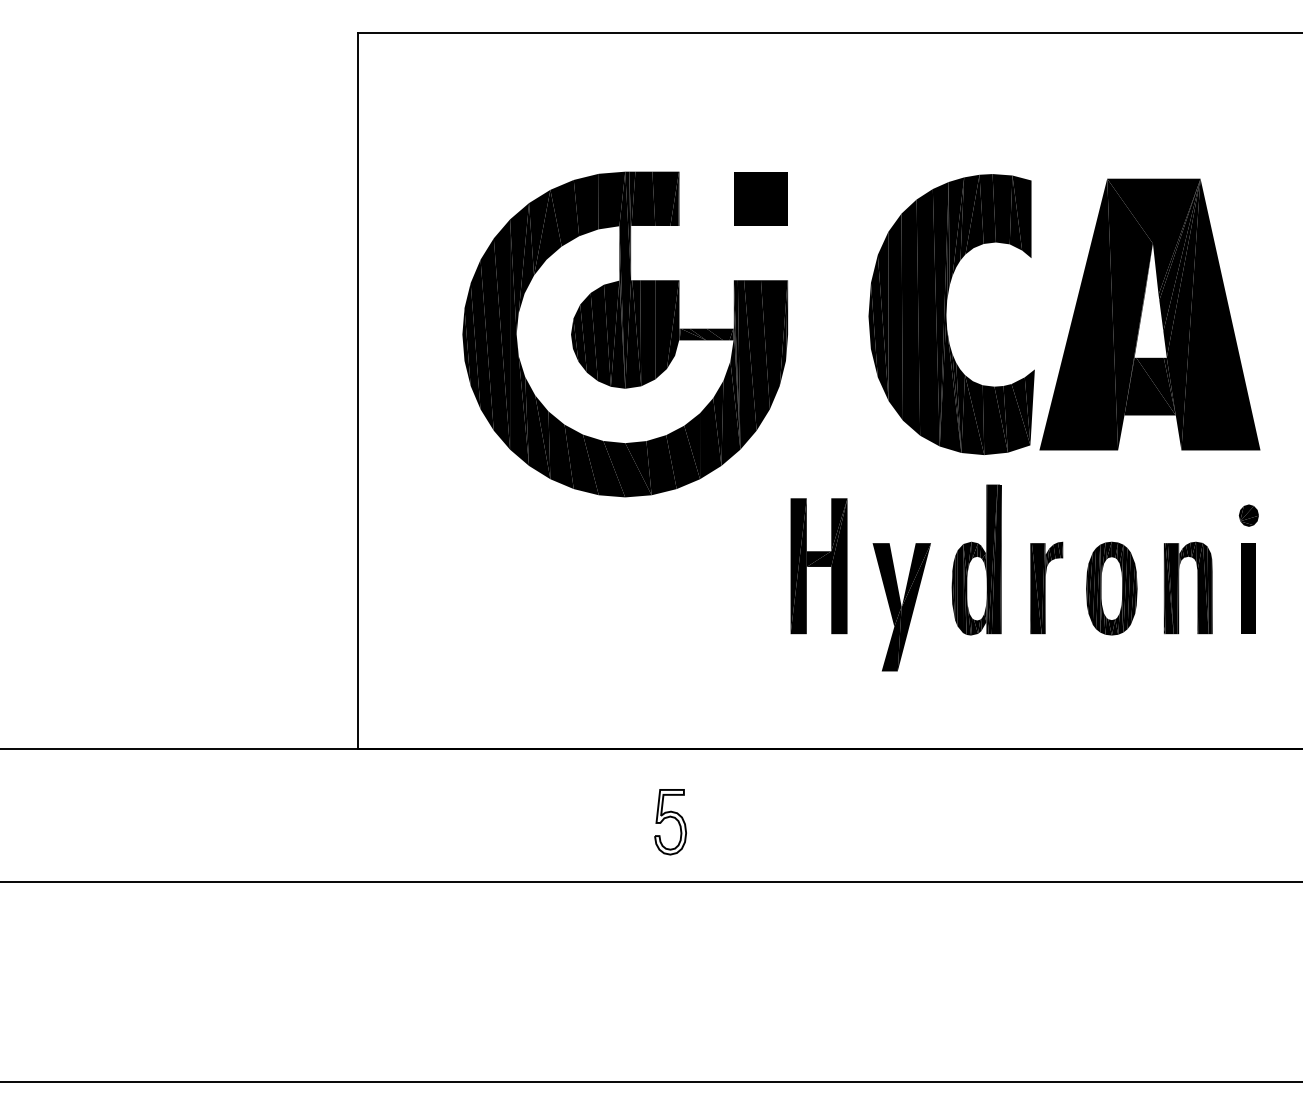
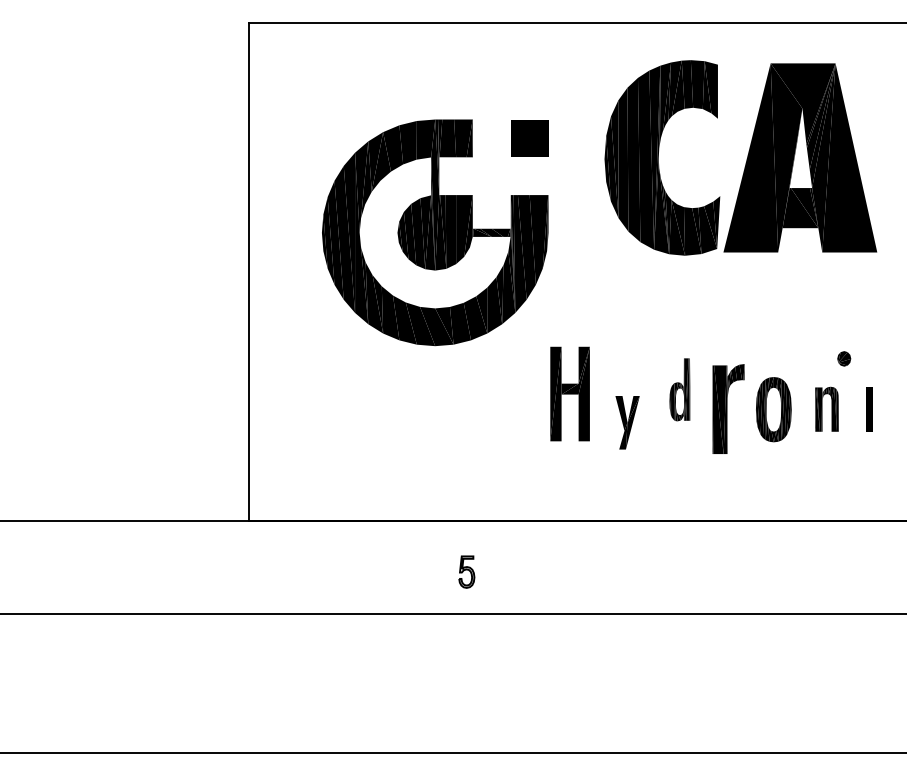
part: (1072, 316) -> (746, 159), moved
part: (1249, 515) -> (844, 358), moved
part: (976, 559) -> (679, 389), size x0.6
part: (1046, 588) -> (728, 409), size x1.4
part: (1187, 588) -> (826, 409), size x0.7
part: (1249, 588) -> (869, 409), size x0.7
part: (901, 607) -> (627, 422), size x0.6
part: (670, 821) -> (466, 571), size x0.7

